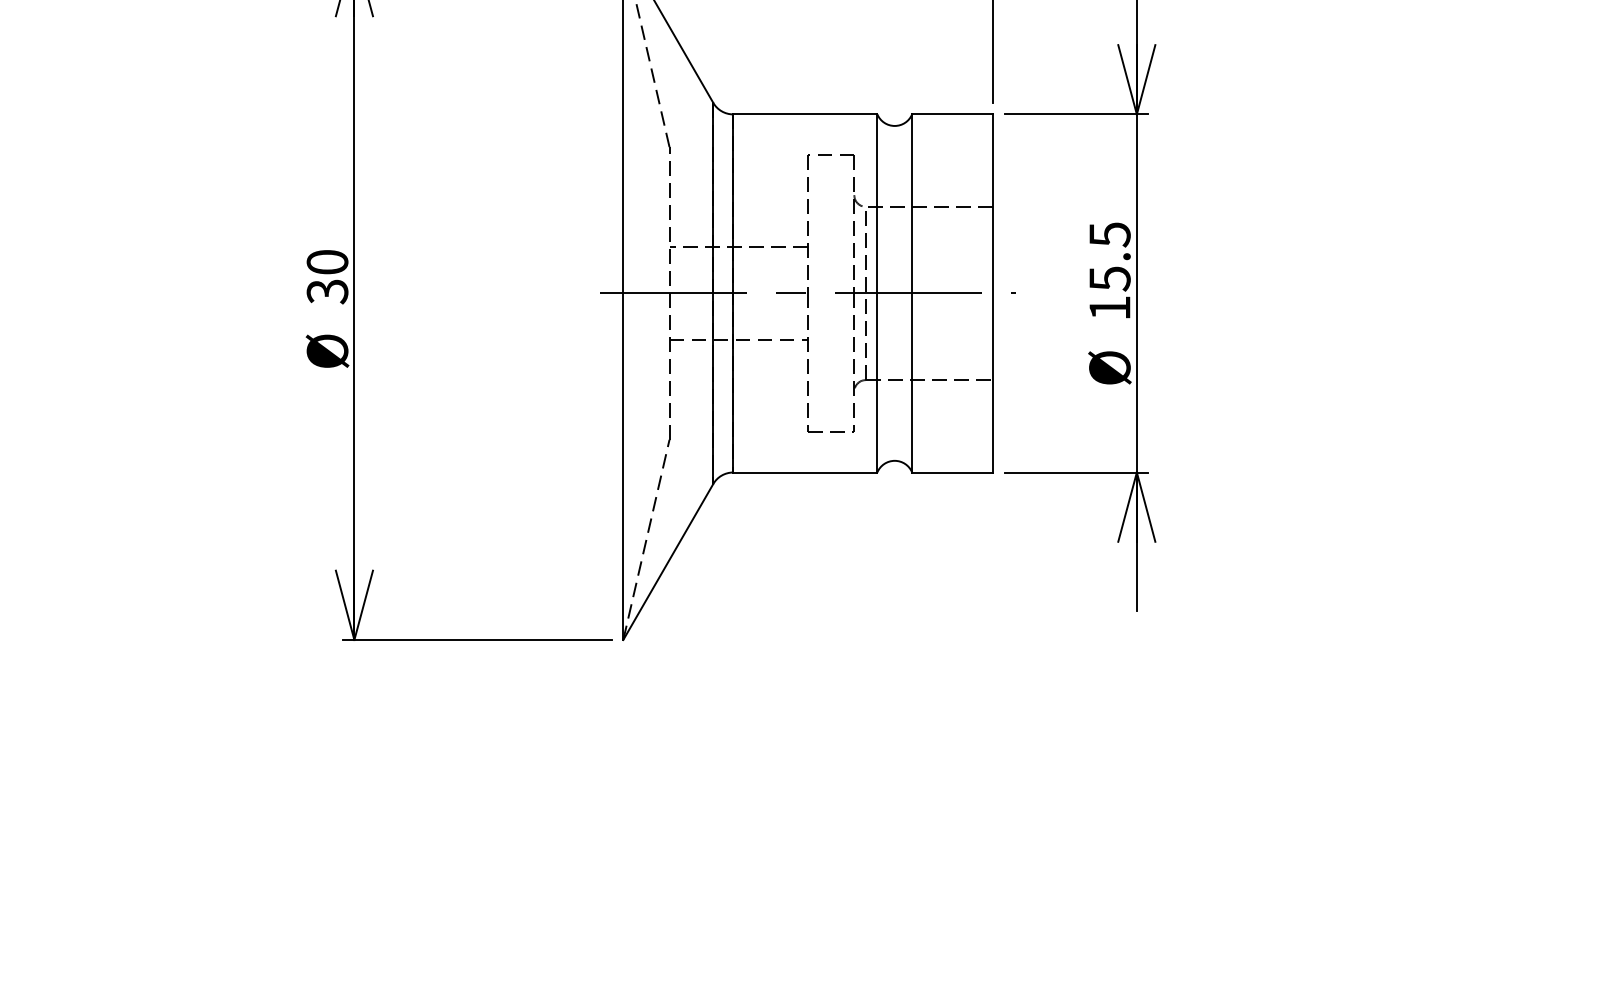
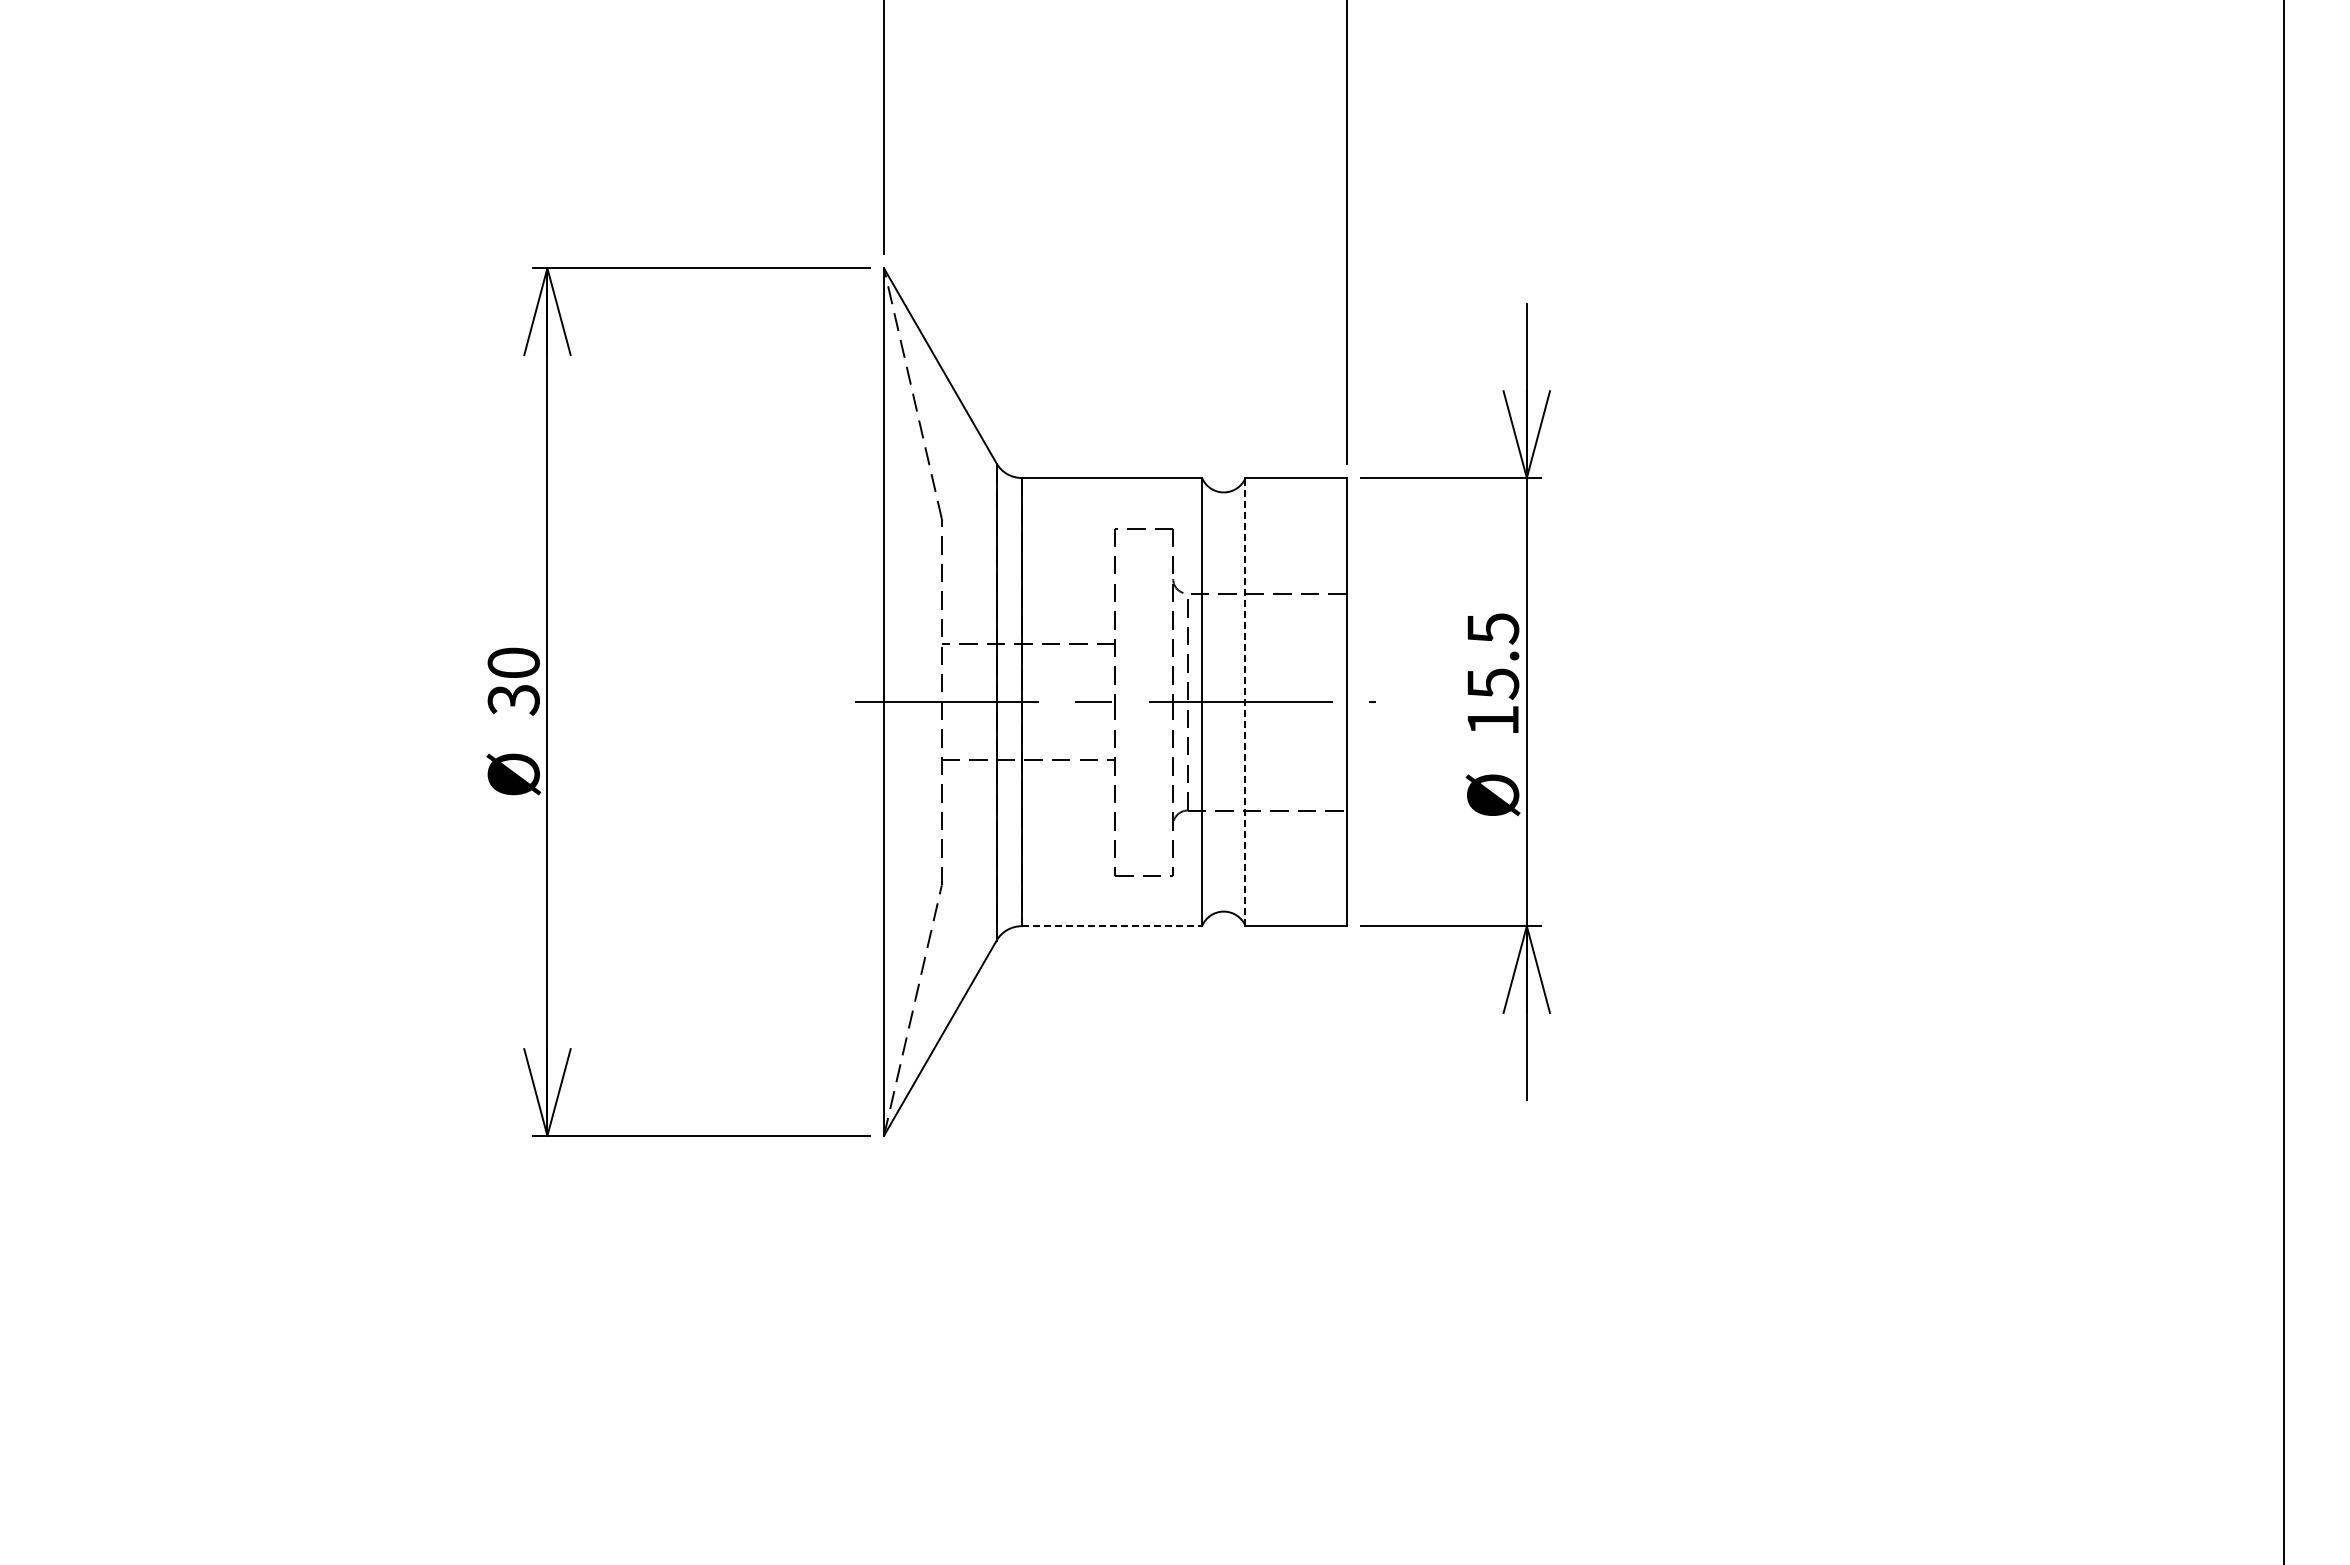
line: (912, 292) -> (1245, 701), solid -> dashed
line: (805, 472) -> (1112, 926), solid -> dashed

